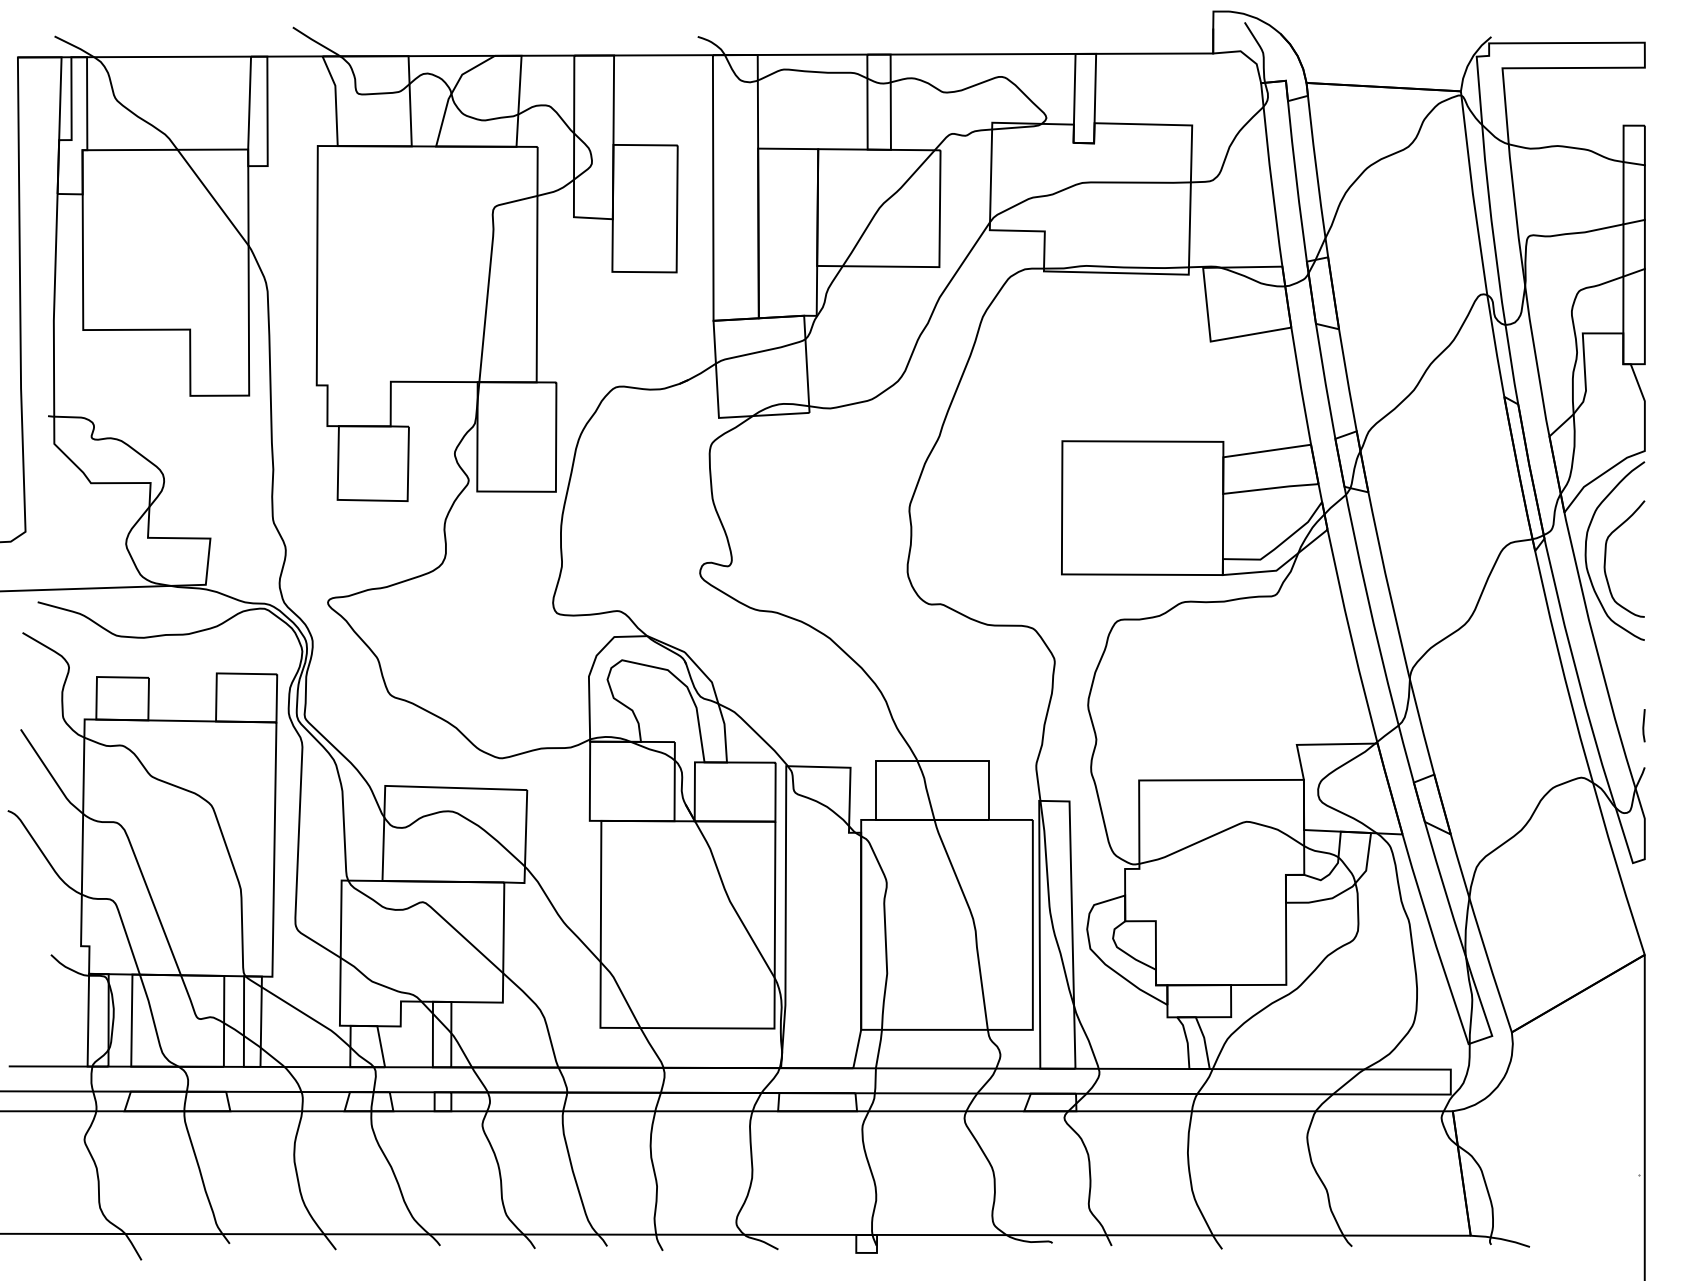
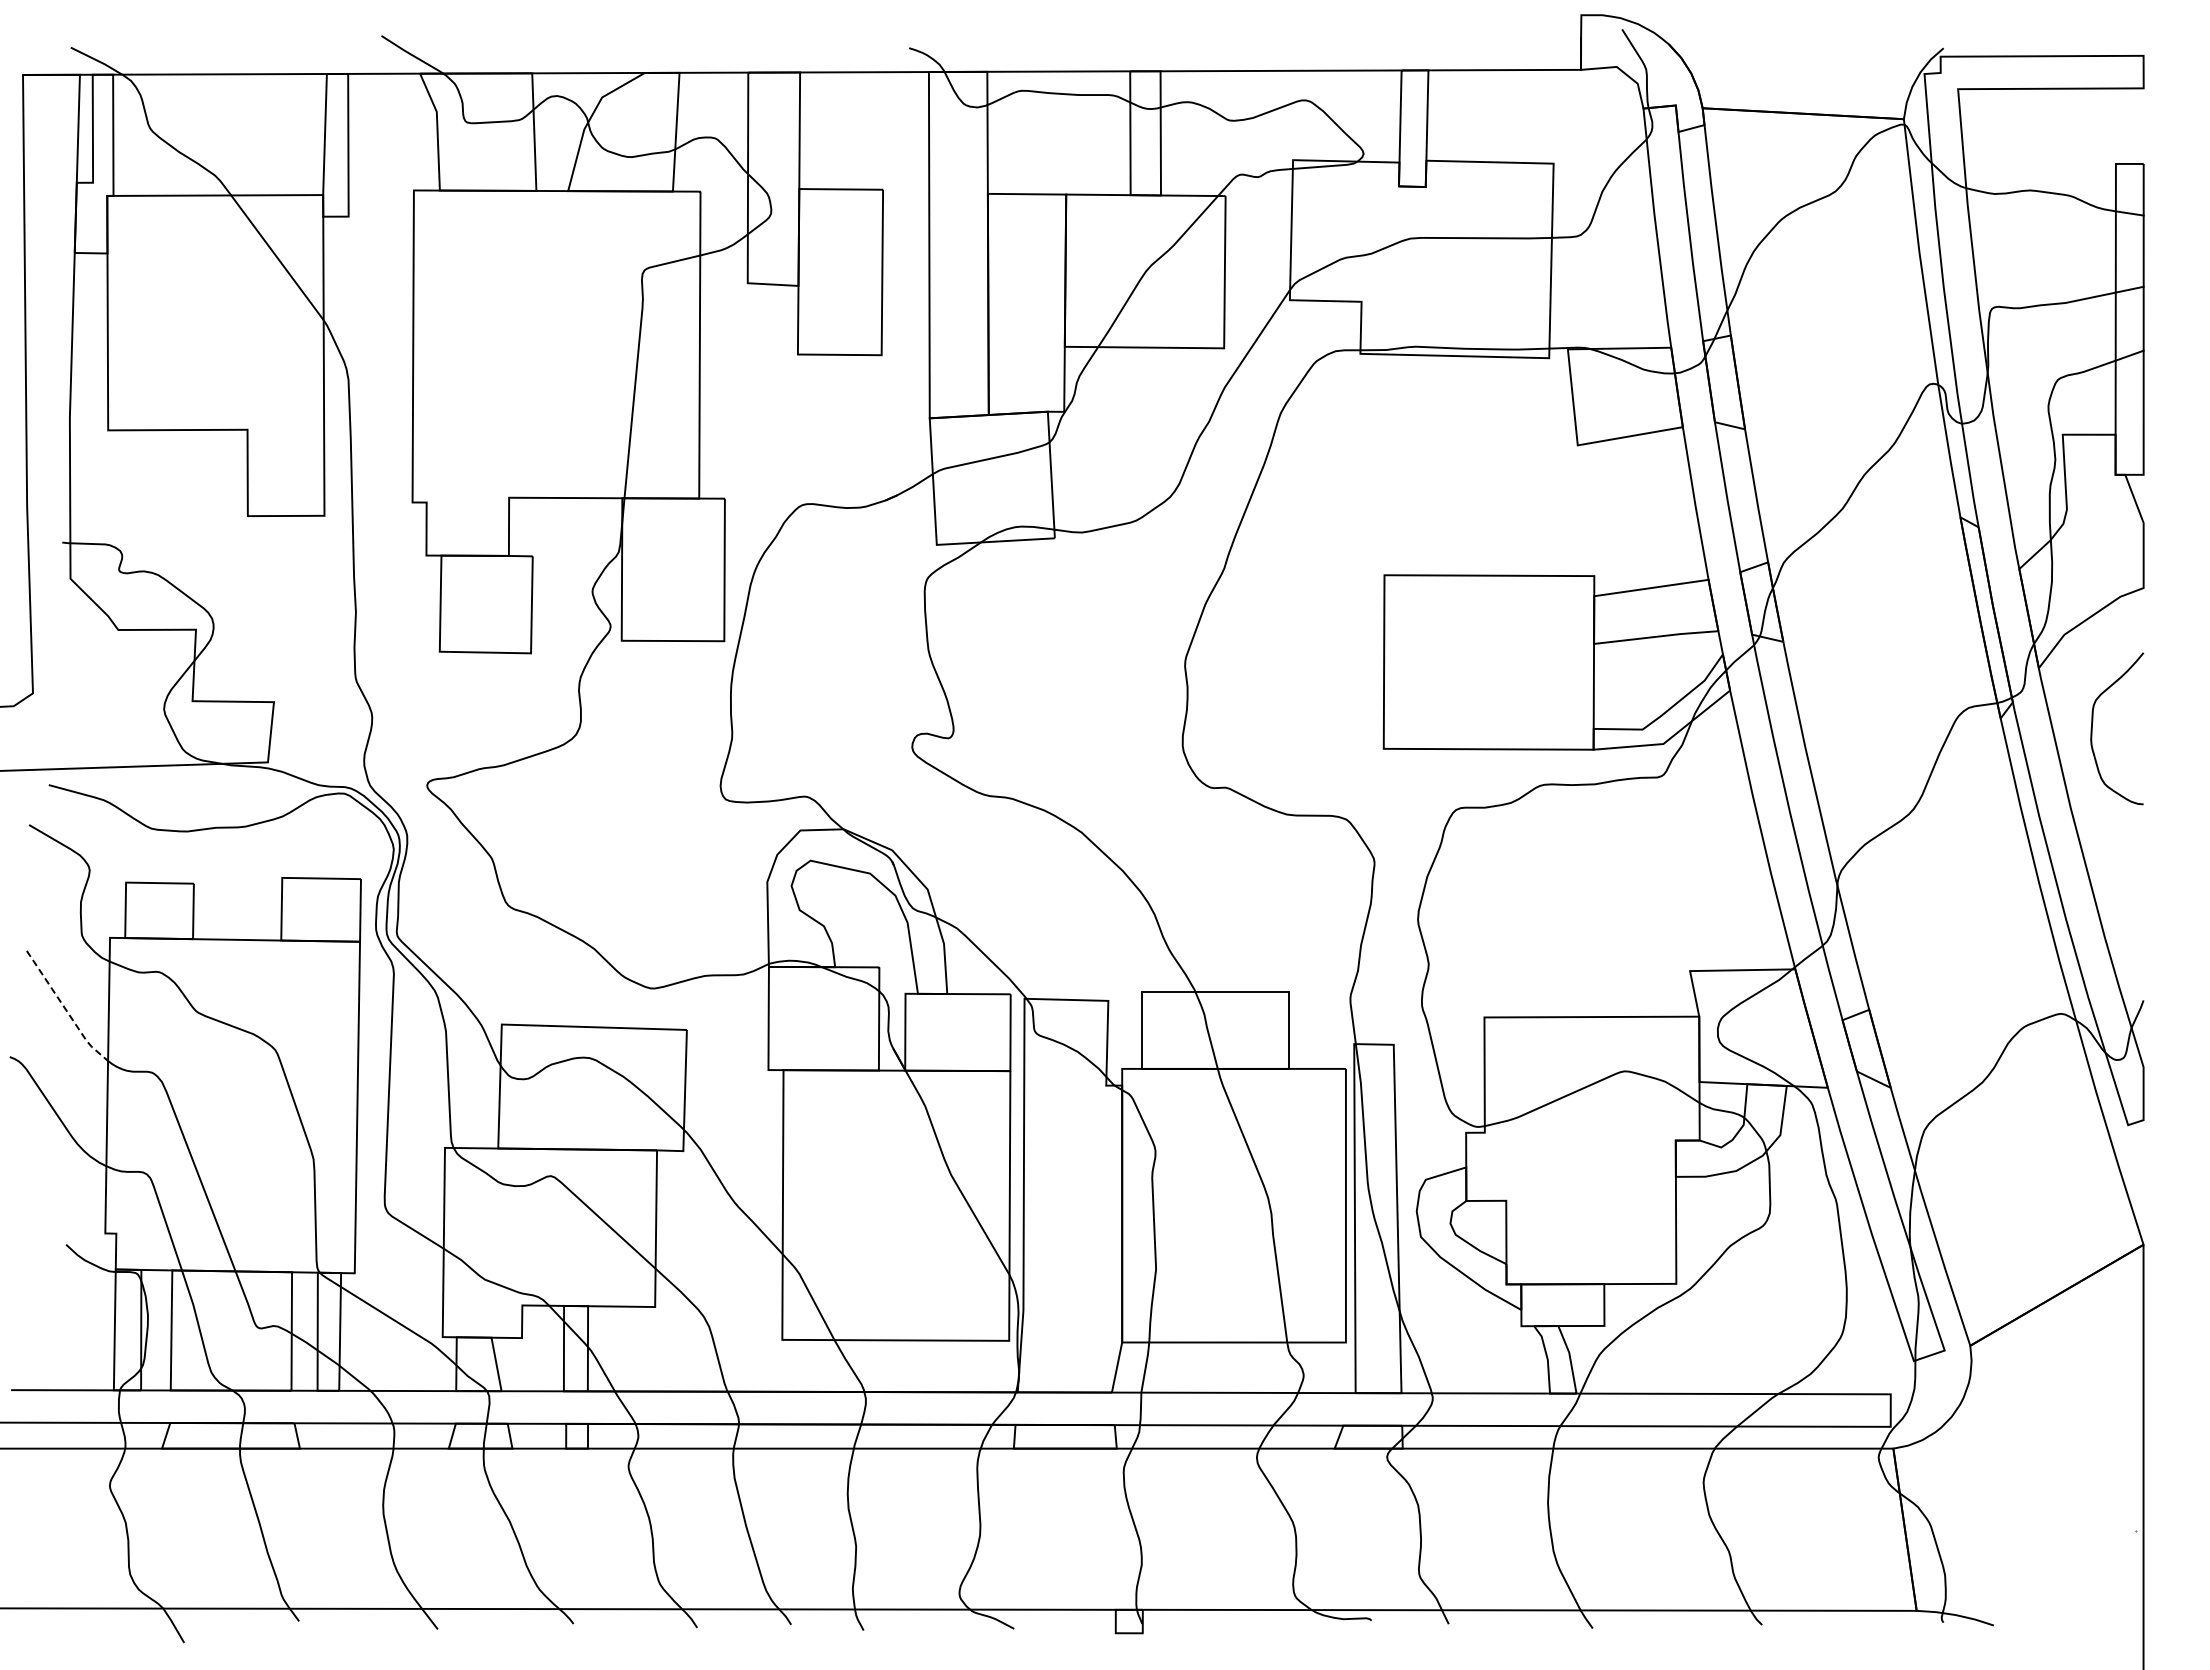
curve: (1586, 551) -> (2067, 718), removed
line: (1643, 725) -> (2142, 945), removed
line: (50, 774) -> (65, 1009), solid -> dashed

